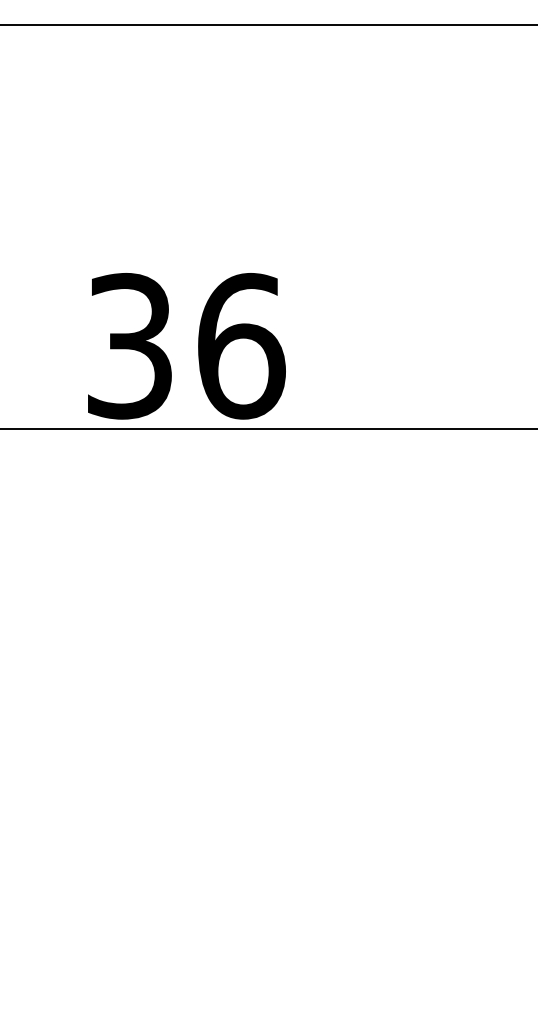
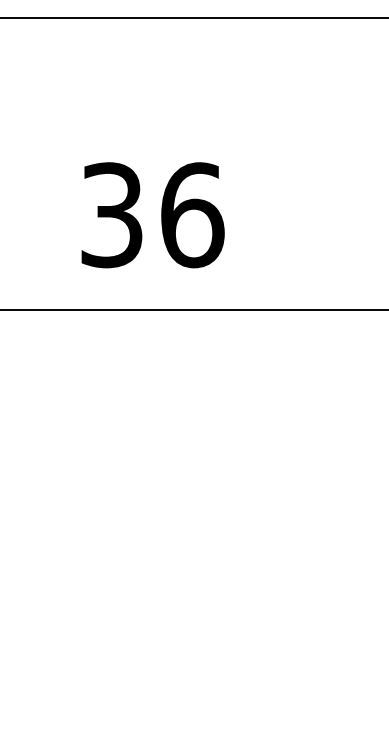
text: (185, 346) -> (152, 215), moved

